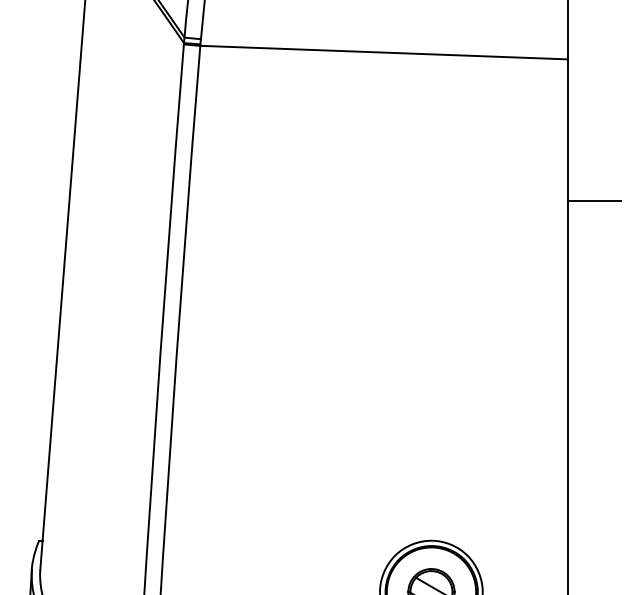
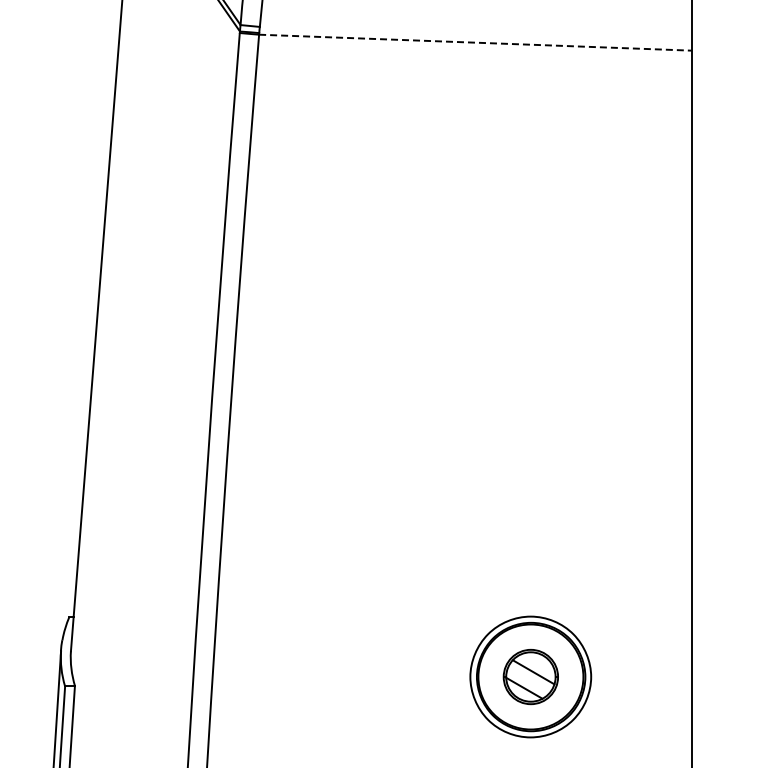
line: (384, 52) -> (475, 42), solid -> dashed
line: (594, 201) -> (722, 217), removed

